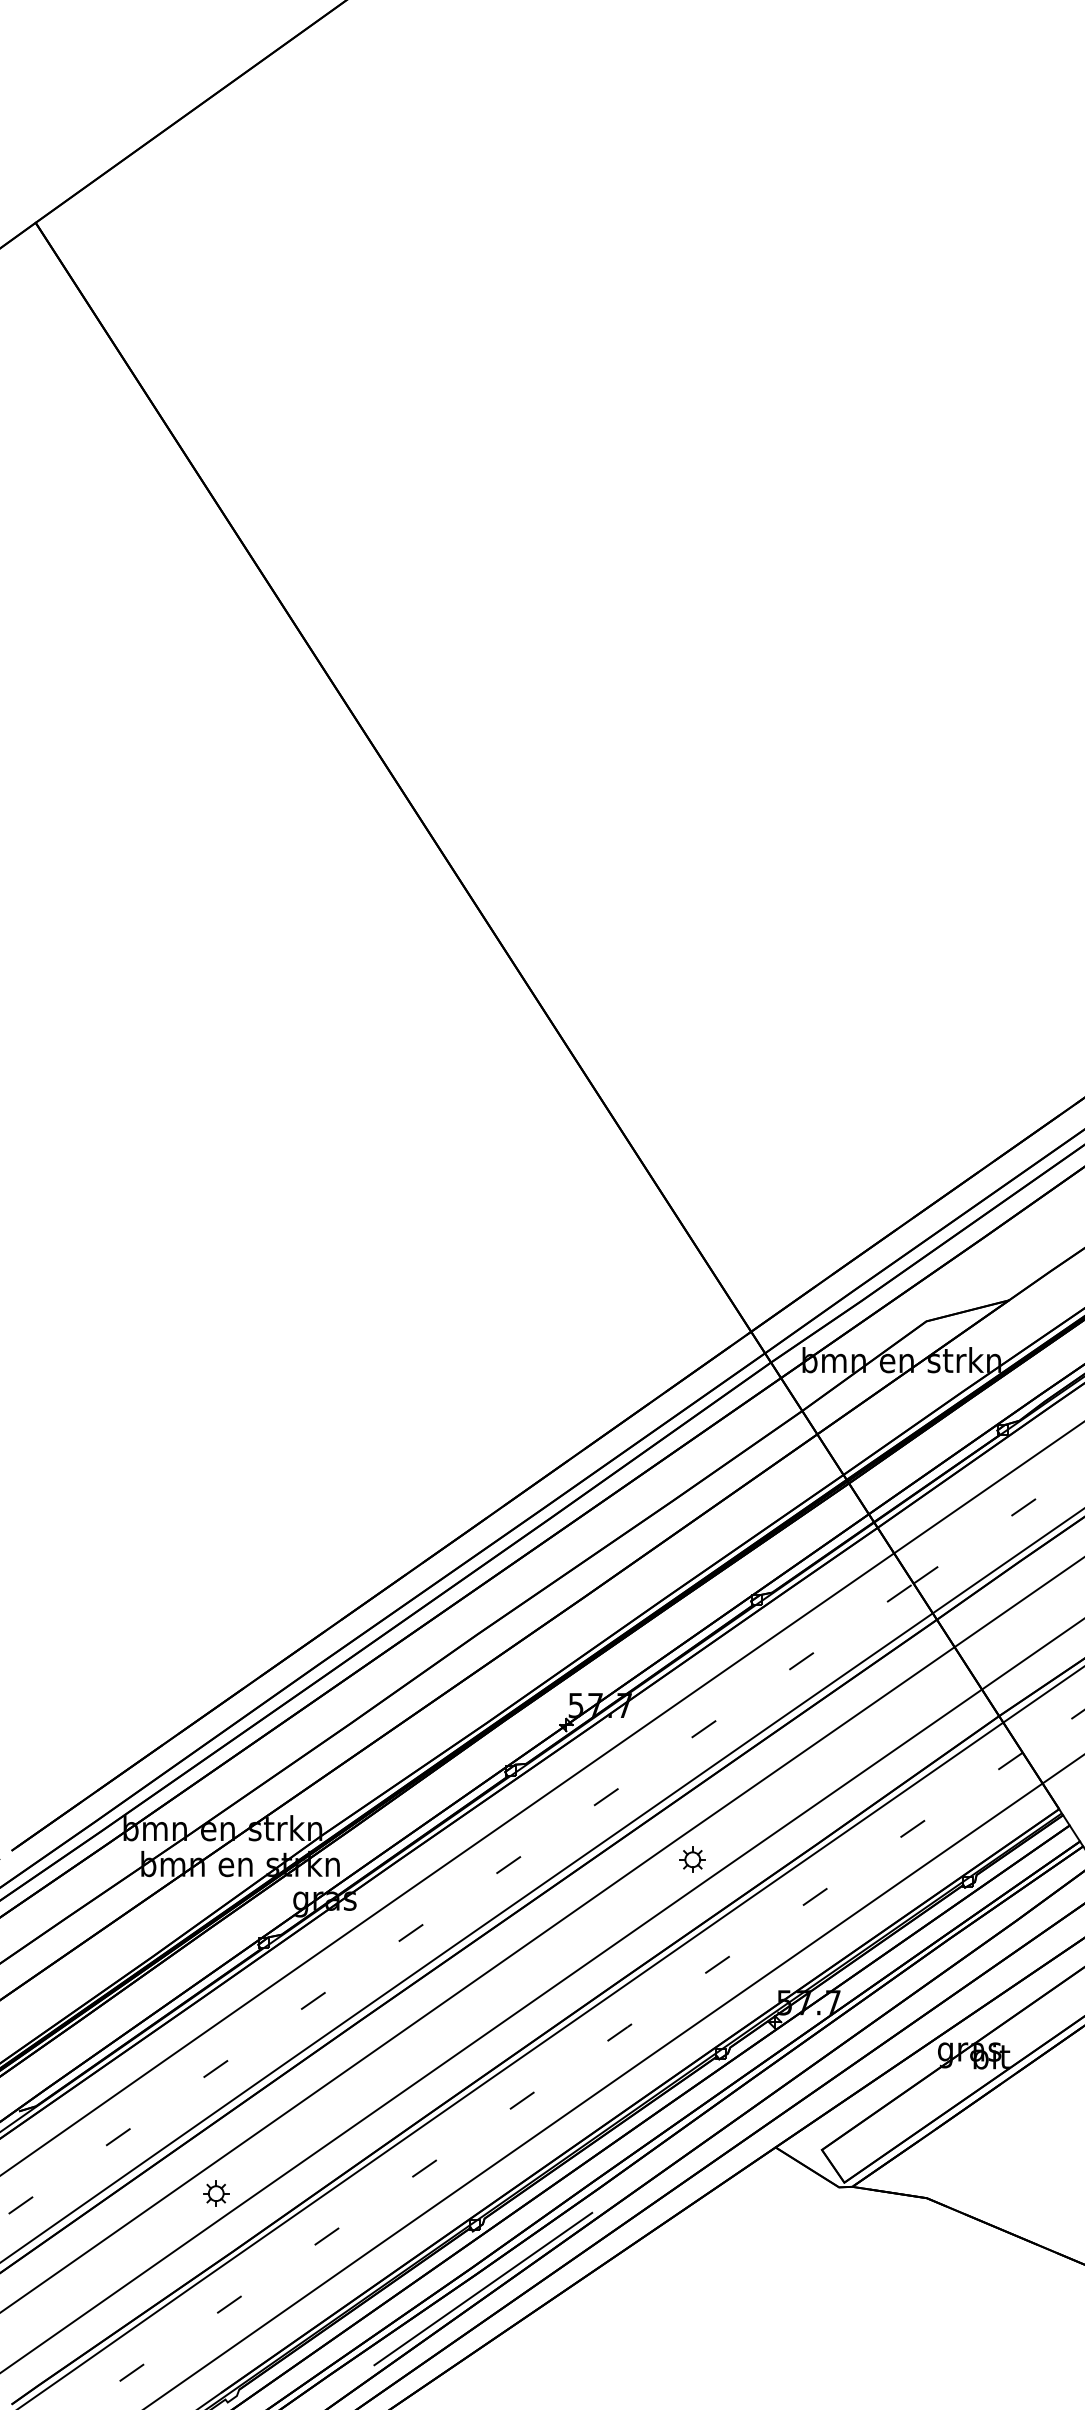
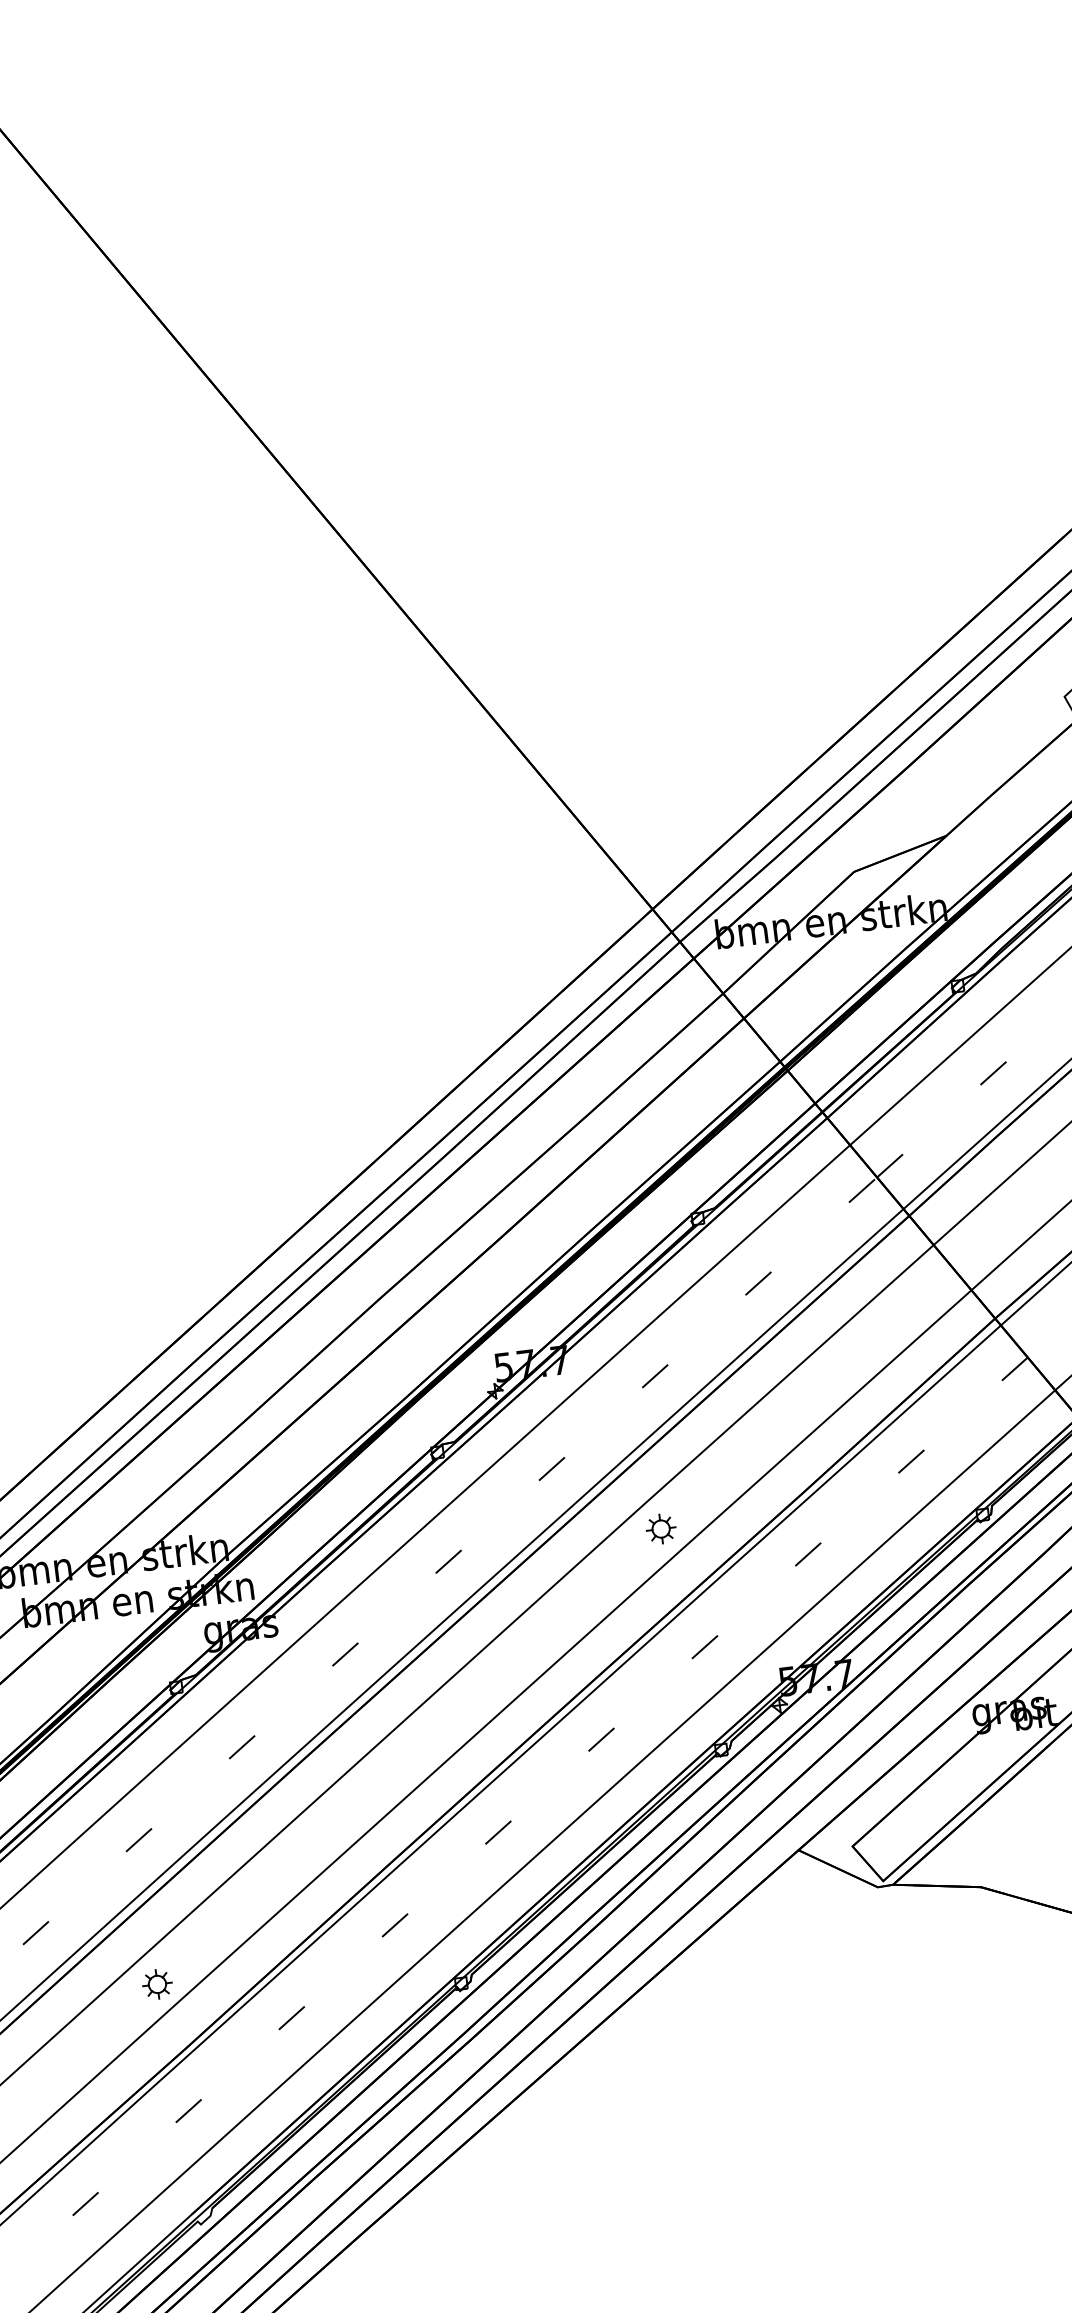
line: (483, 2288) -> (480, 2055), removed

